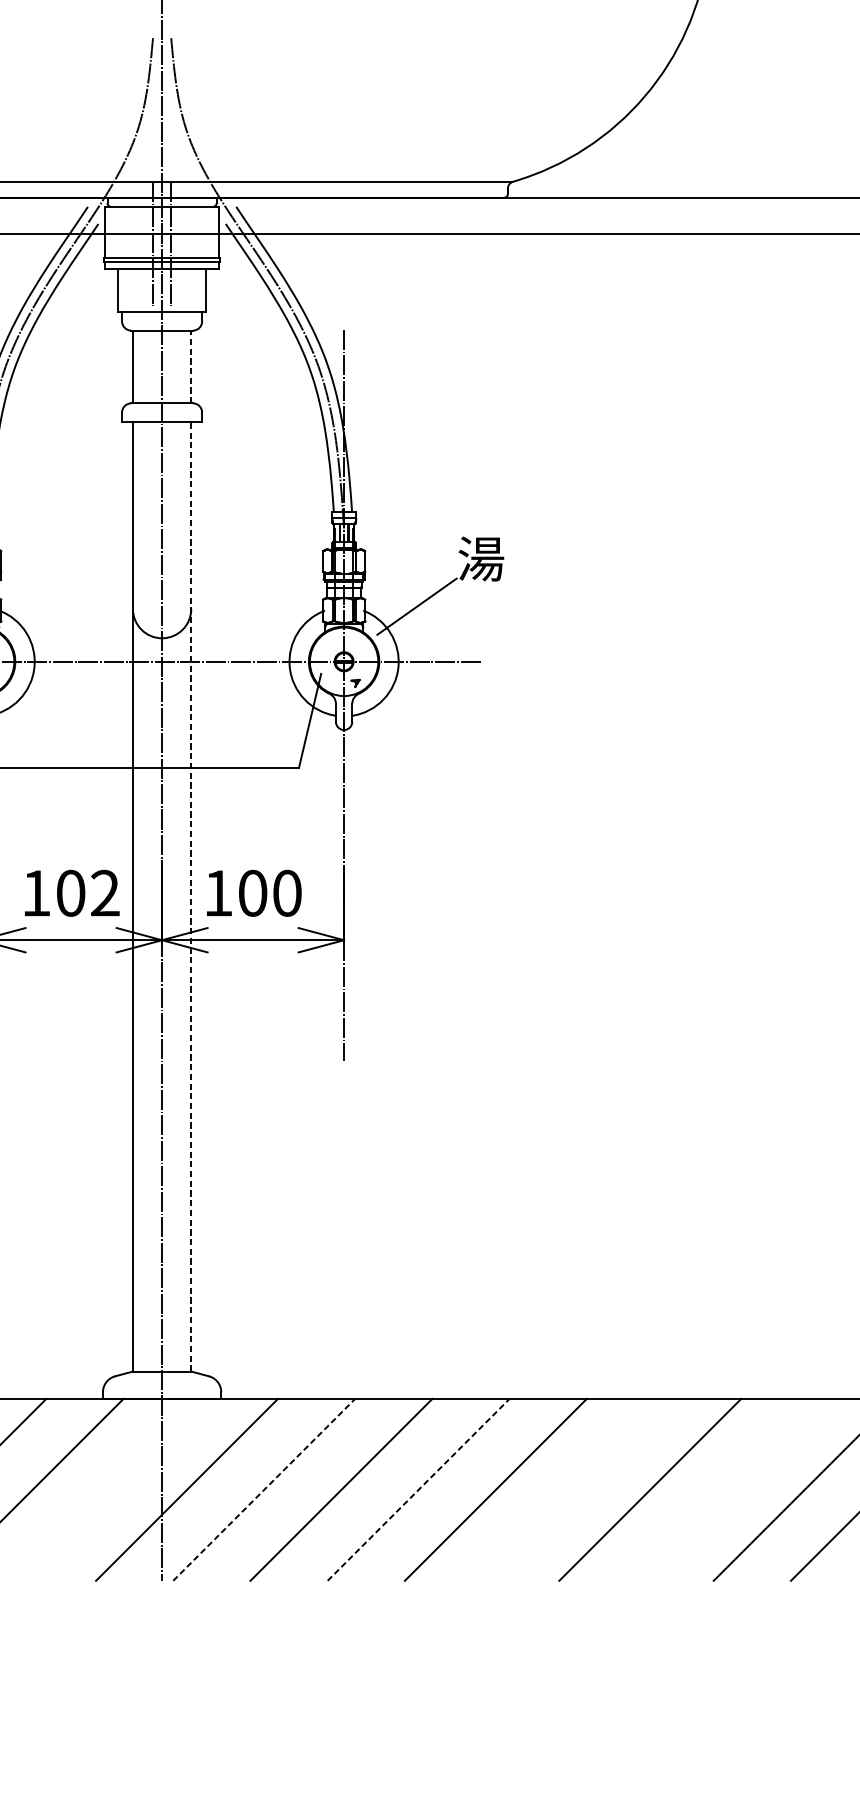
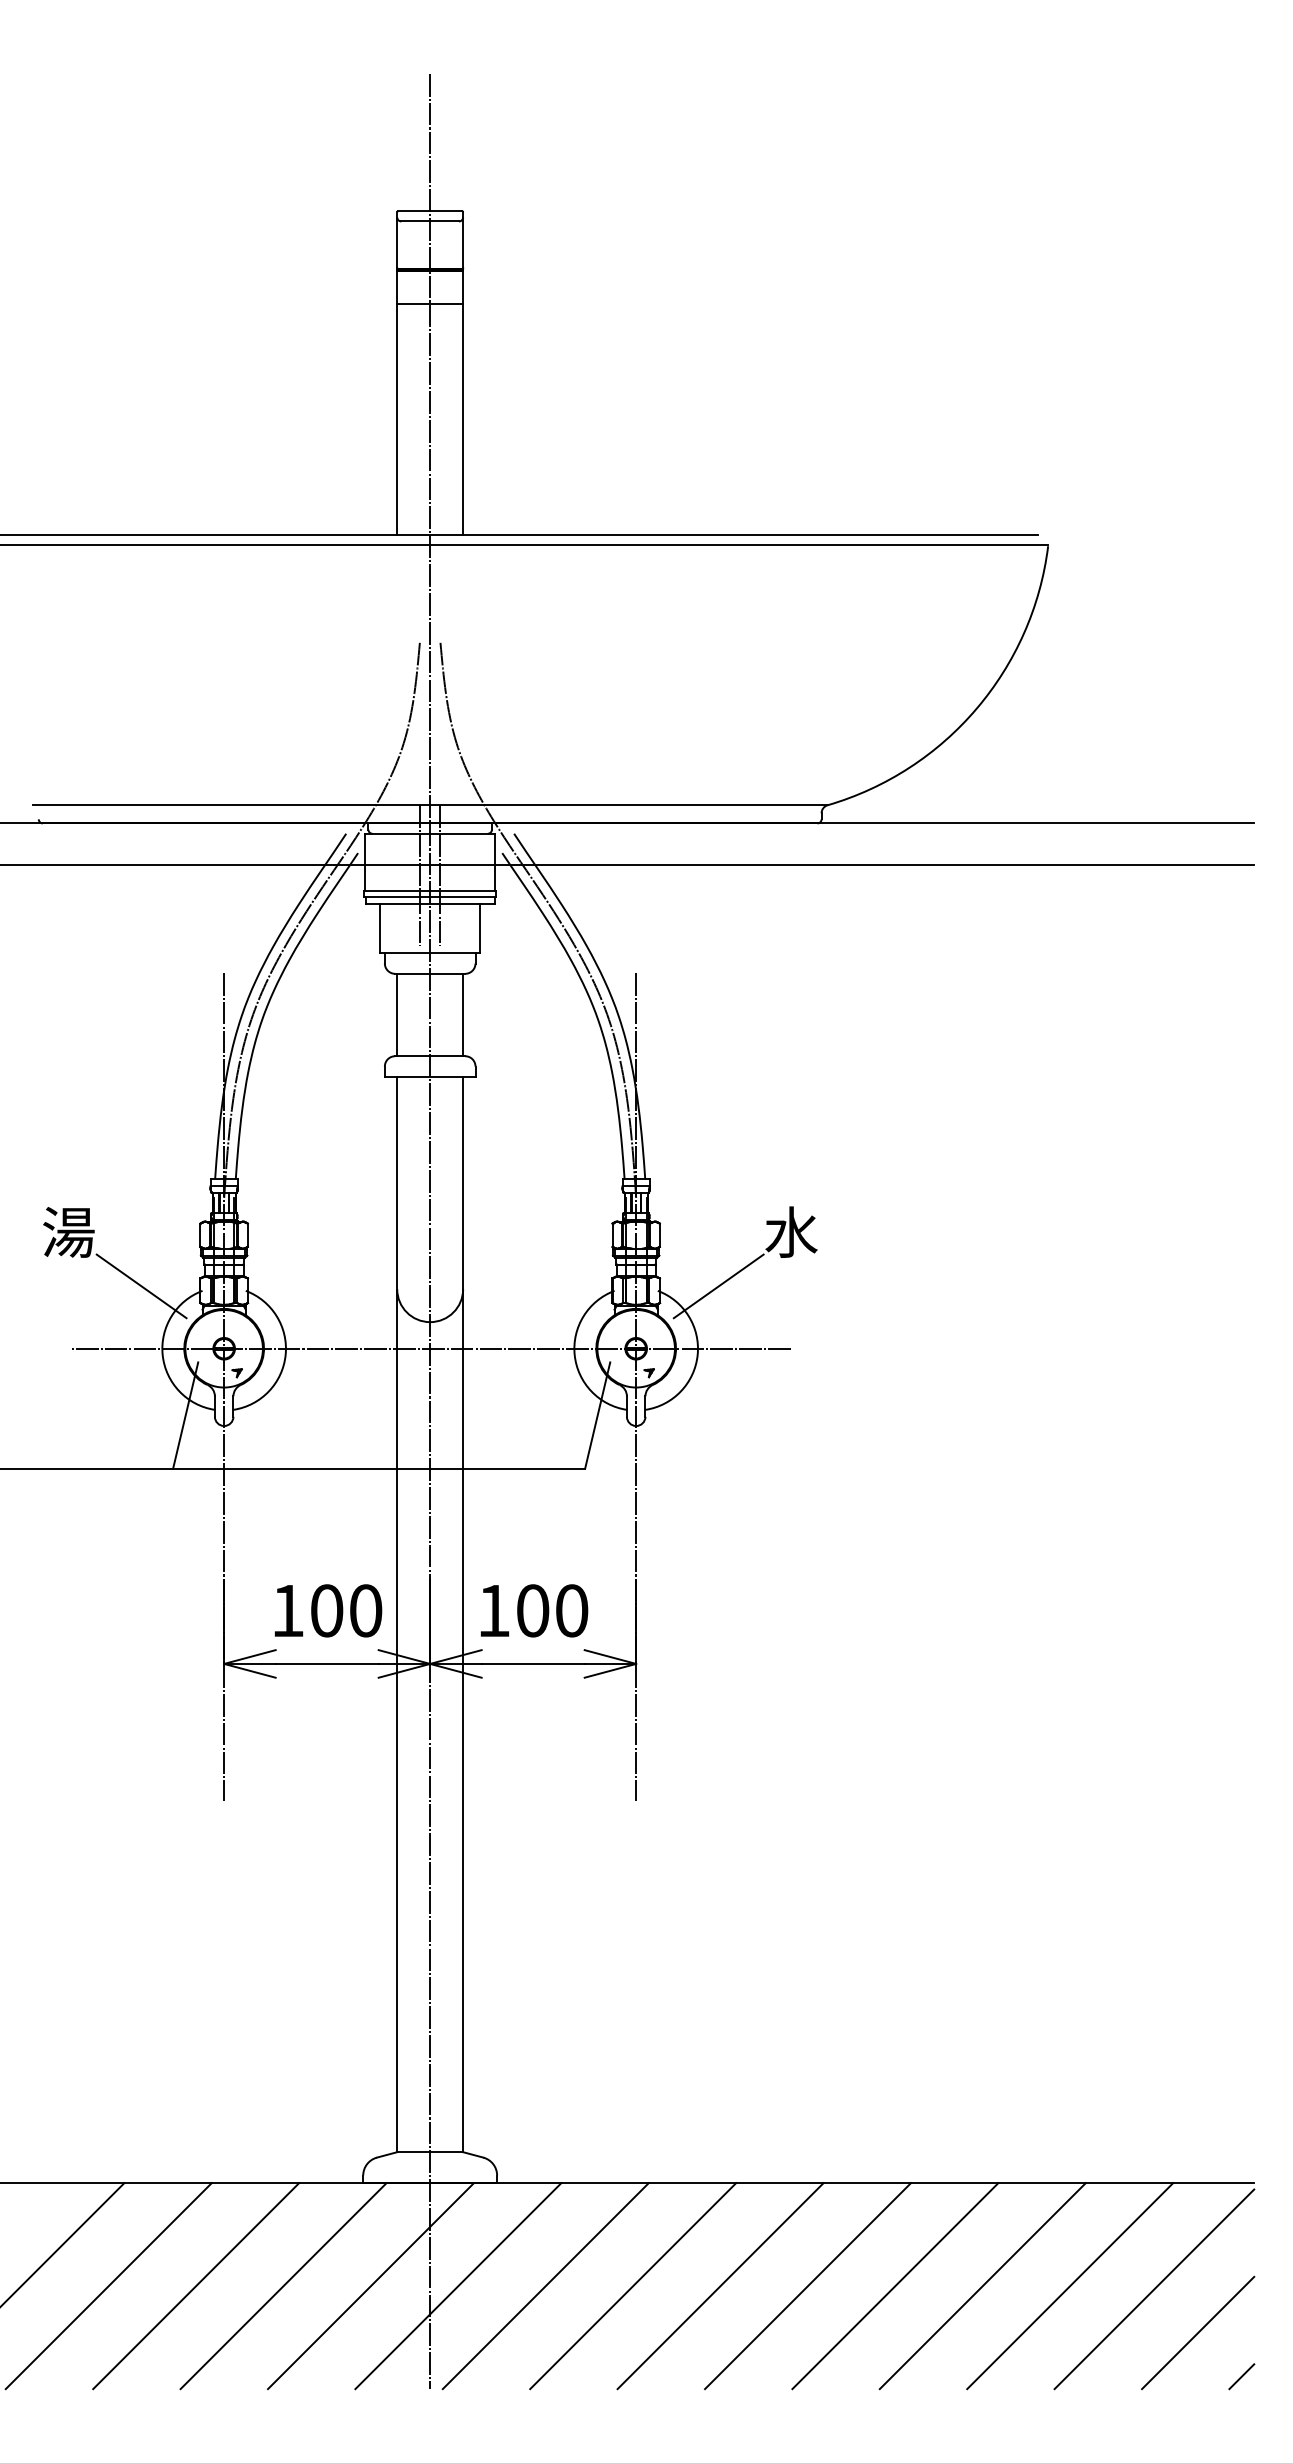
line: (191, 366) -> (463, 1014), dashed -> solid
text: (481, 558) -> (791, 1231), 湯 -> 水
text: (104, 893) -> (365, 1610), 102 -> 100
line: (191, 896) -> (463, 1614), dashed -> solid
line: (109, 1490) -> (370, 2286), added
line: (263, 1490) -> (545, 2286), dashed -> solid
line: (418, 1490) -> (720, 2286), dashed -> solid
line: (573, 1490) -> (895, 2286), added
line: (727, 1490) -> (1070, 2286), added

